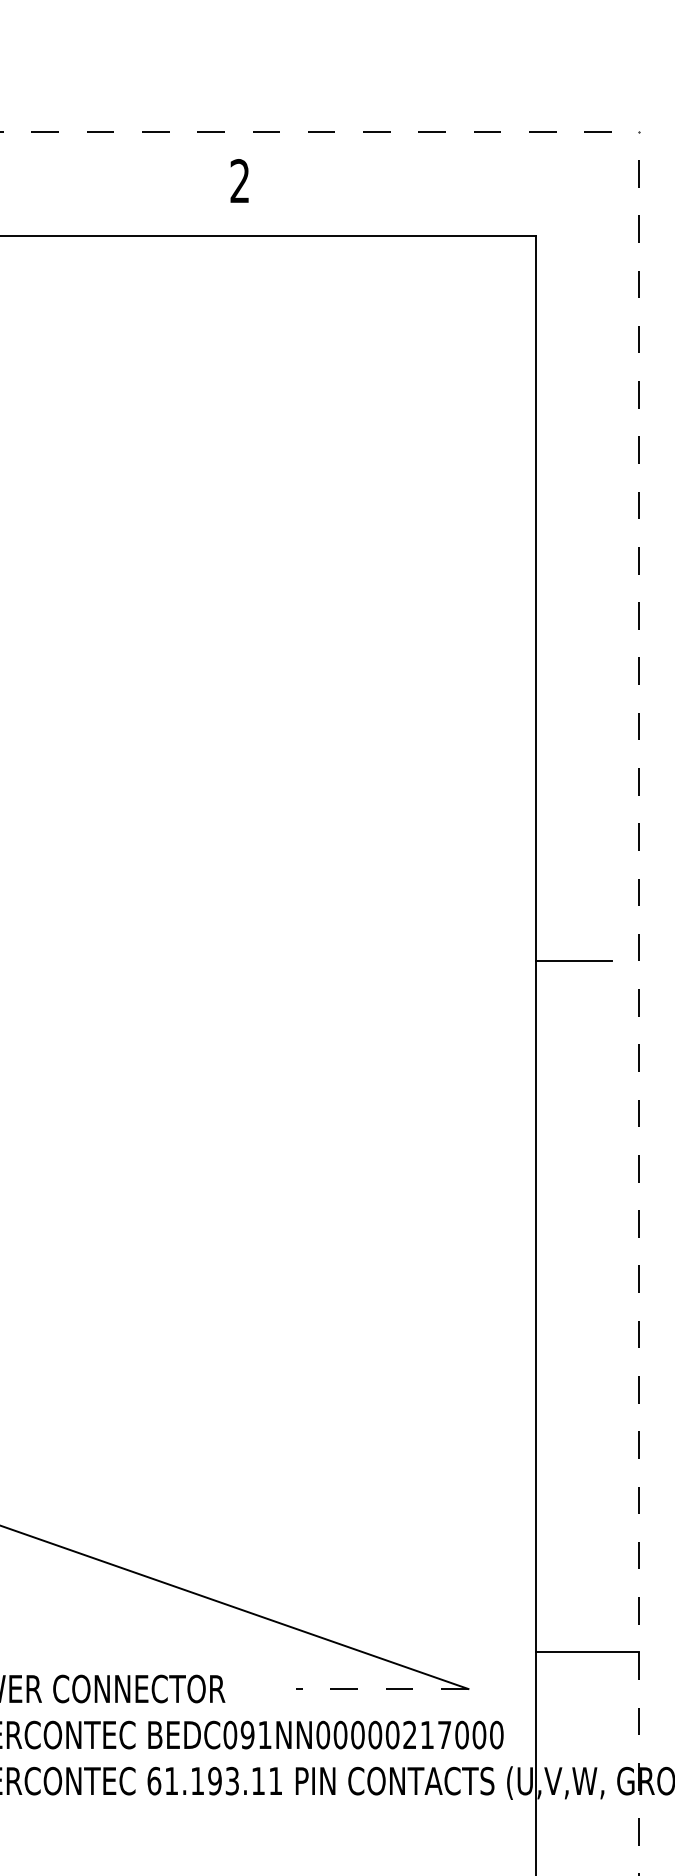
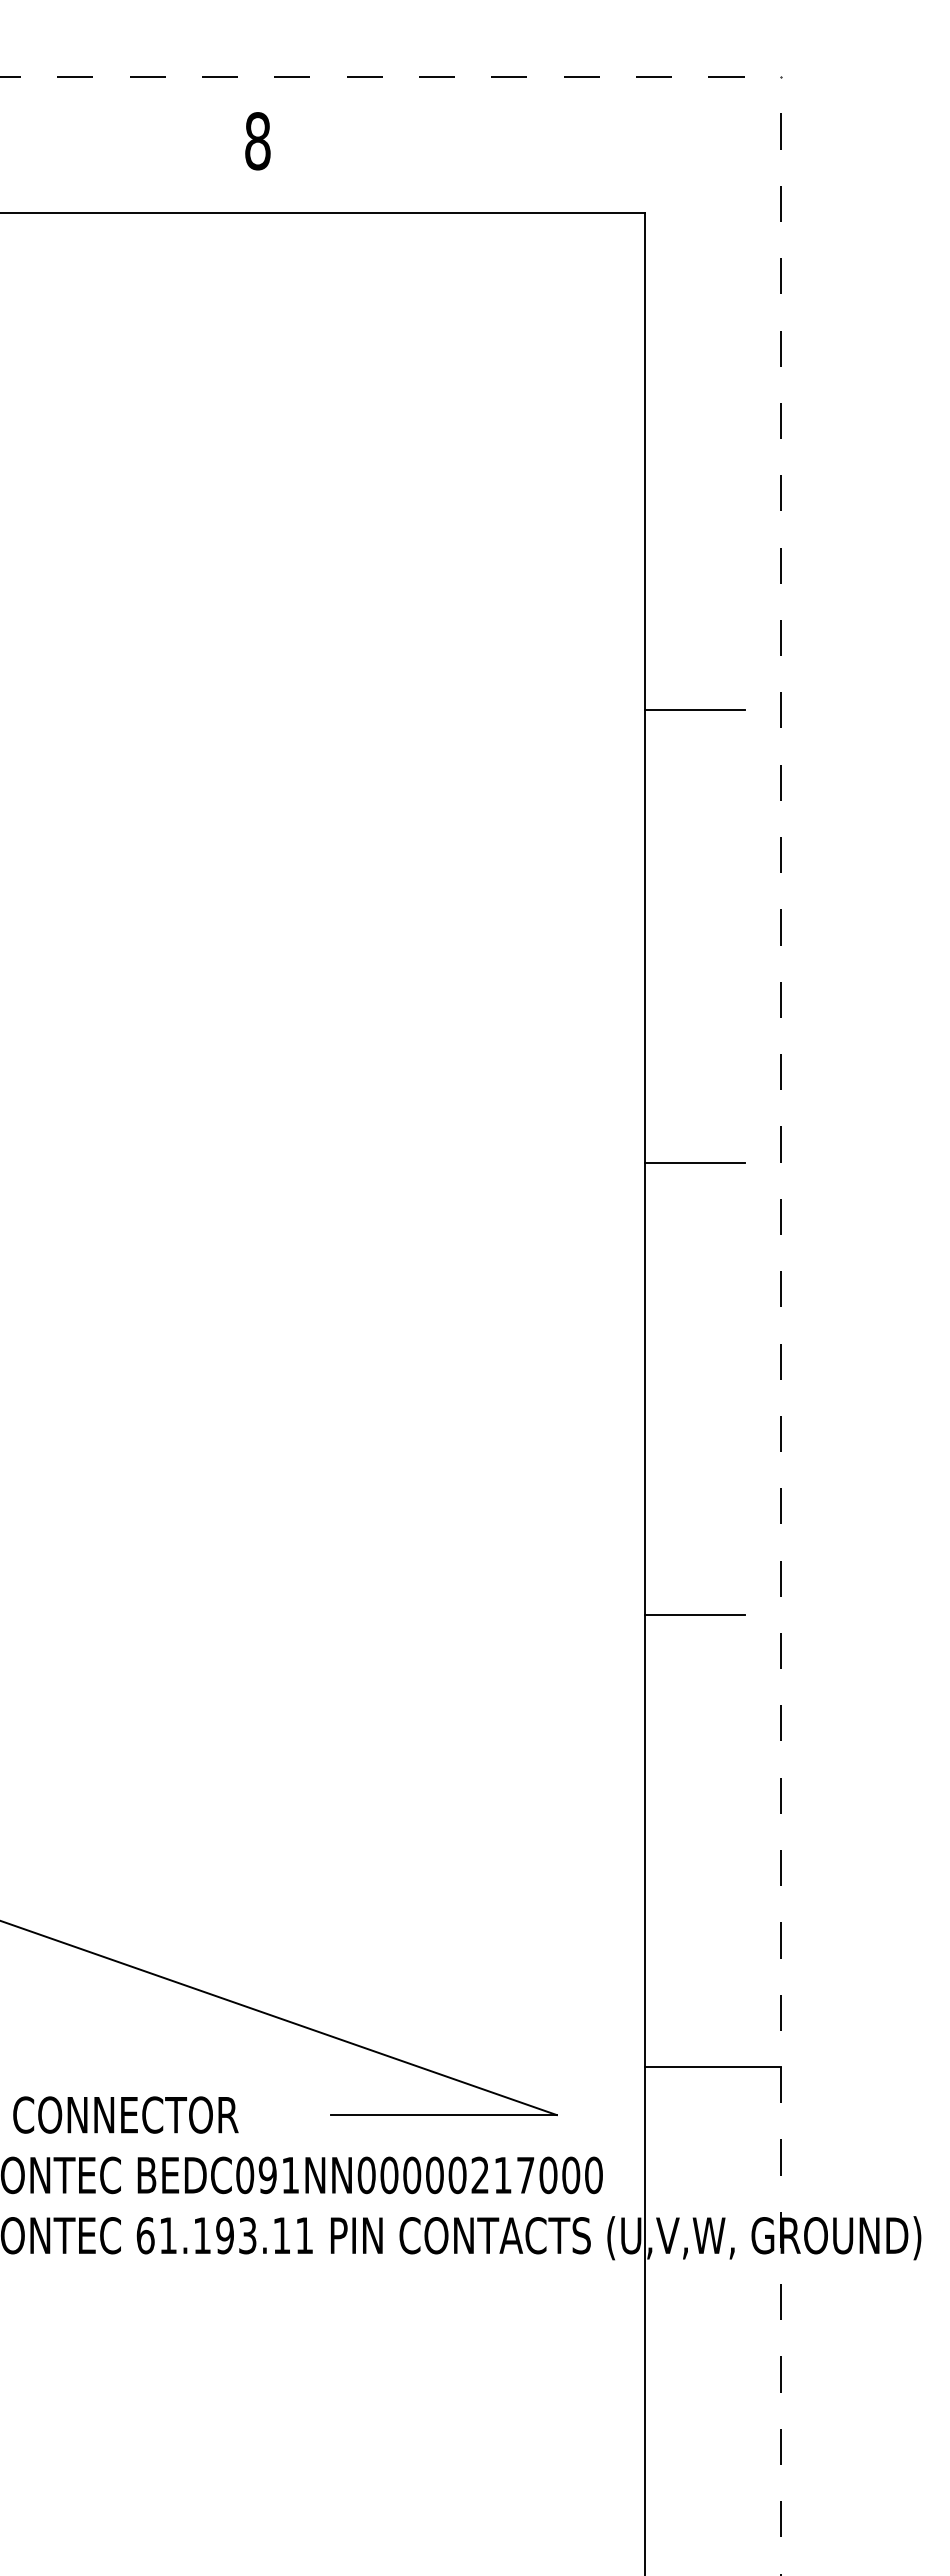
text: (239, 181) -> (257, 141), 2 -> 8
line: (573, 616) -> (694, 710), added
line: (573, 1306) -> (694, 1614), added
line: (381, 1689) -> (443, 2115), dashed -> solid

